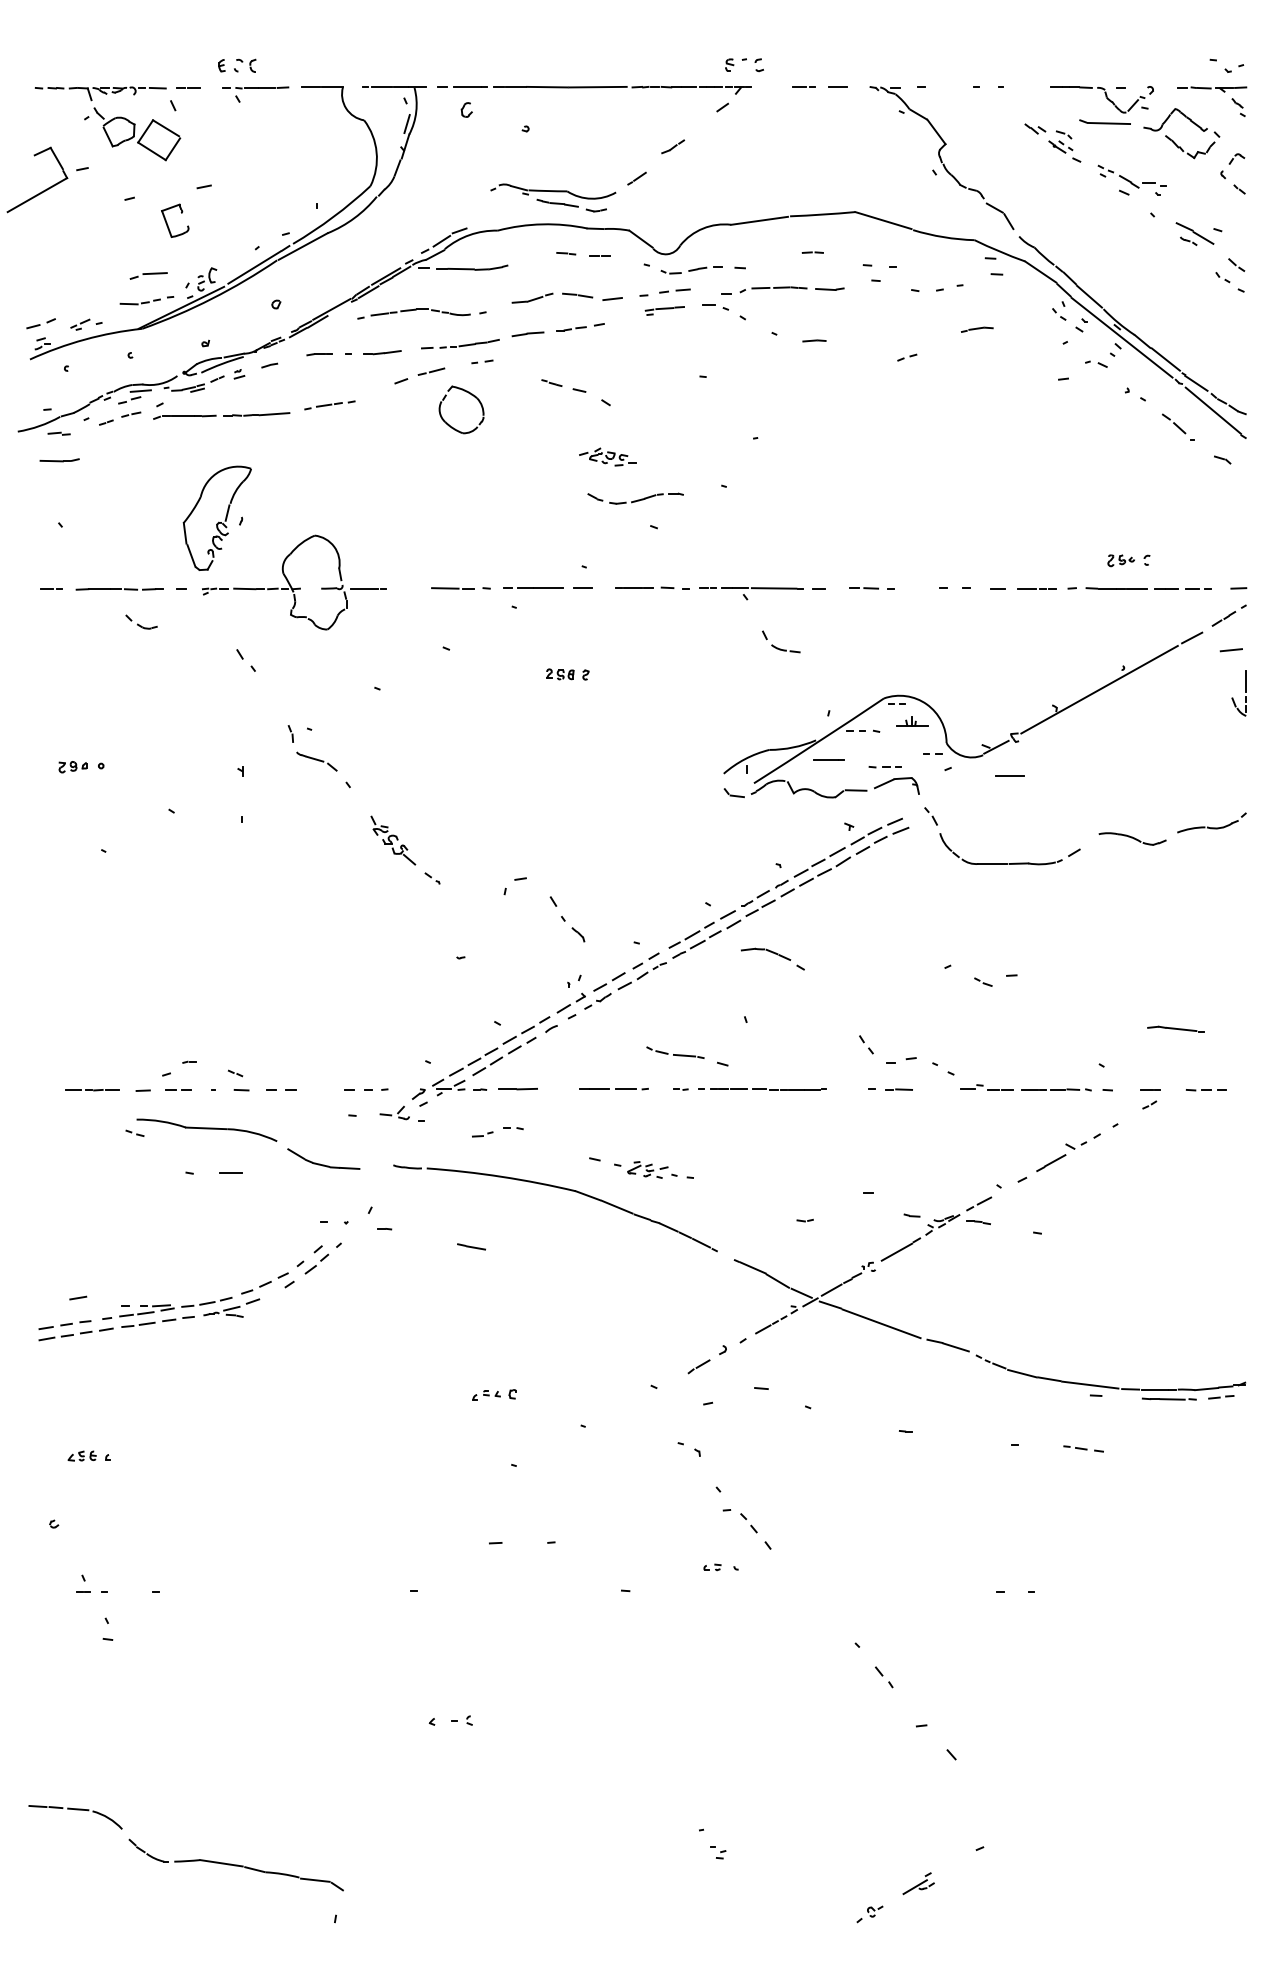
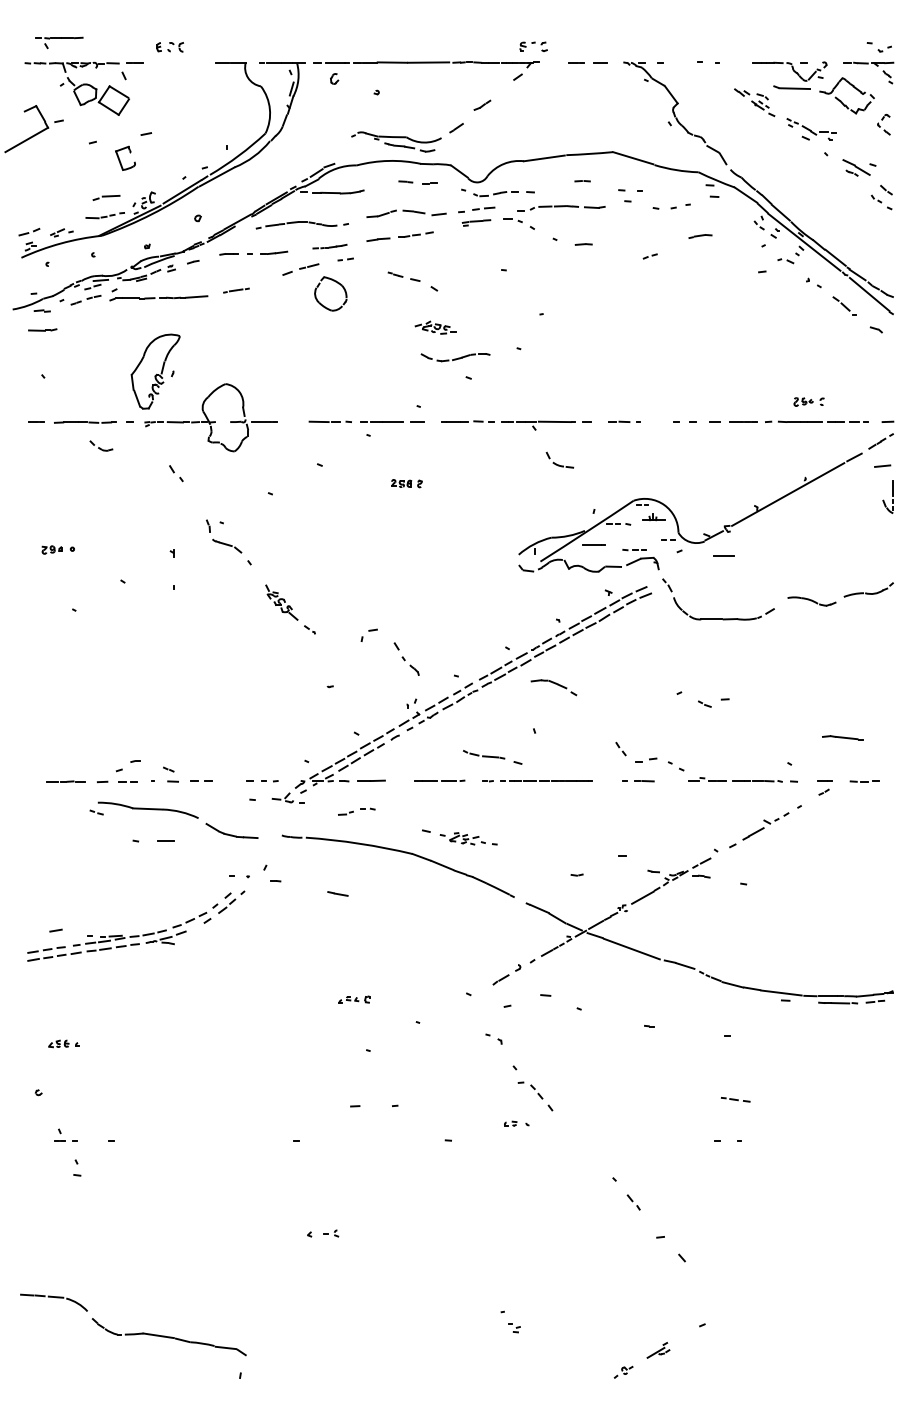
part: (256, 94) -> (59, 42), moved
part: (1232, 173) -> (883, 124), size x0.7
part: (459, 343) -> (329, 246), size x0.6
part: (330, 405) -> (236, 290), size x0.7
part: (1083, 1448) -> (735, 1099), moved

